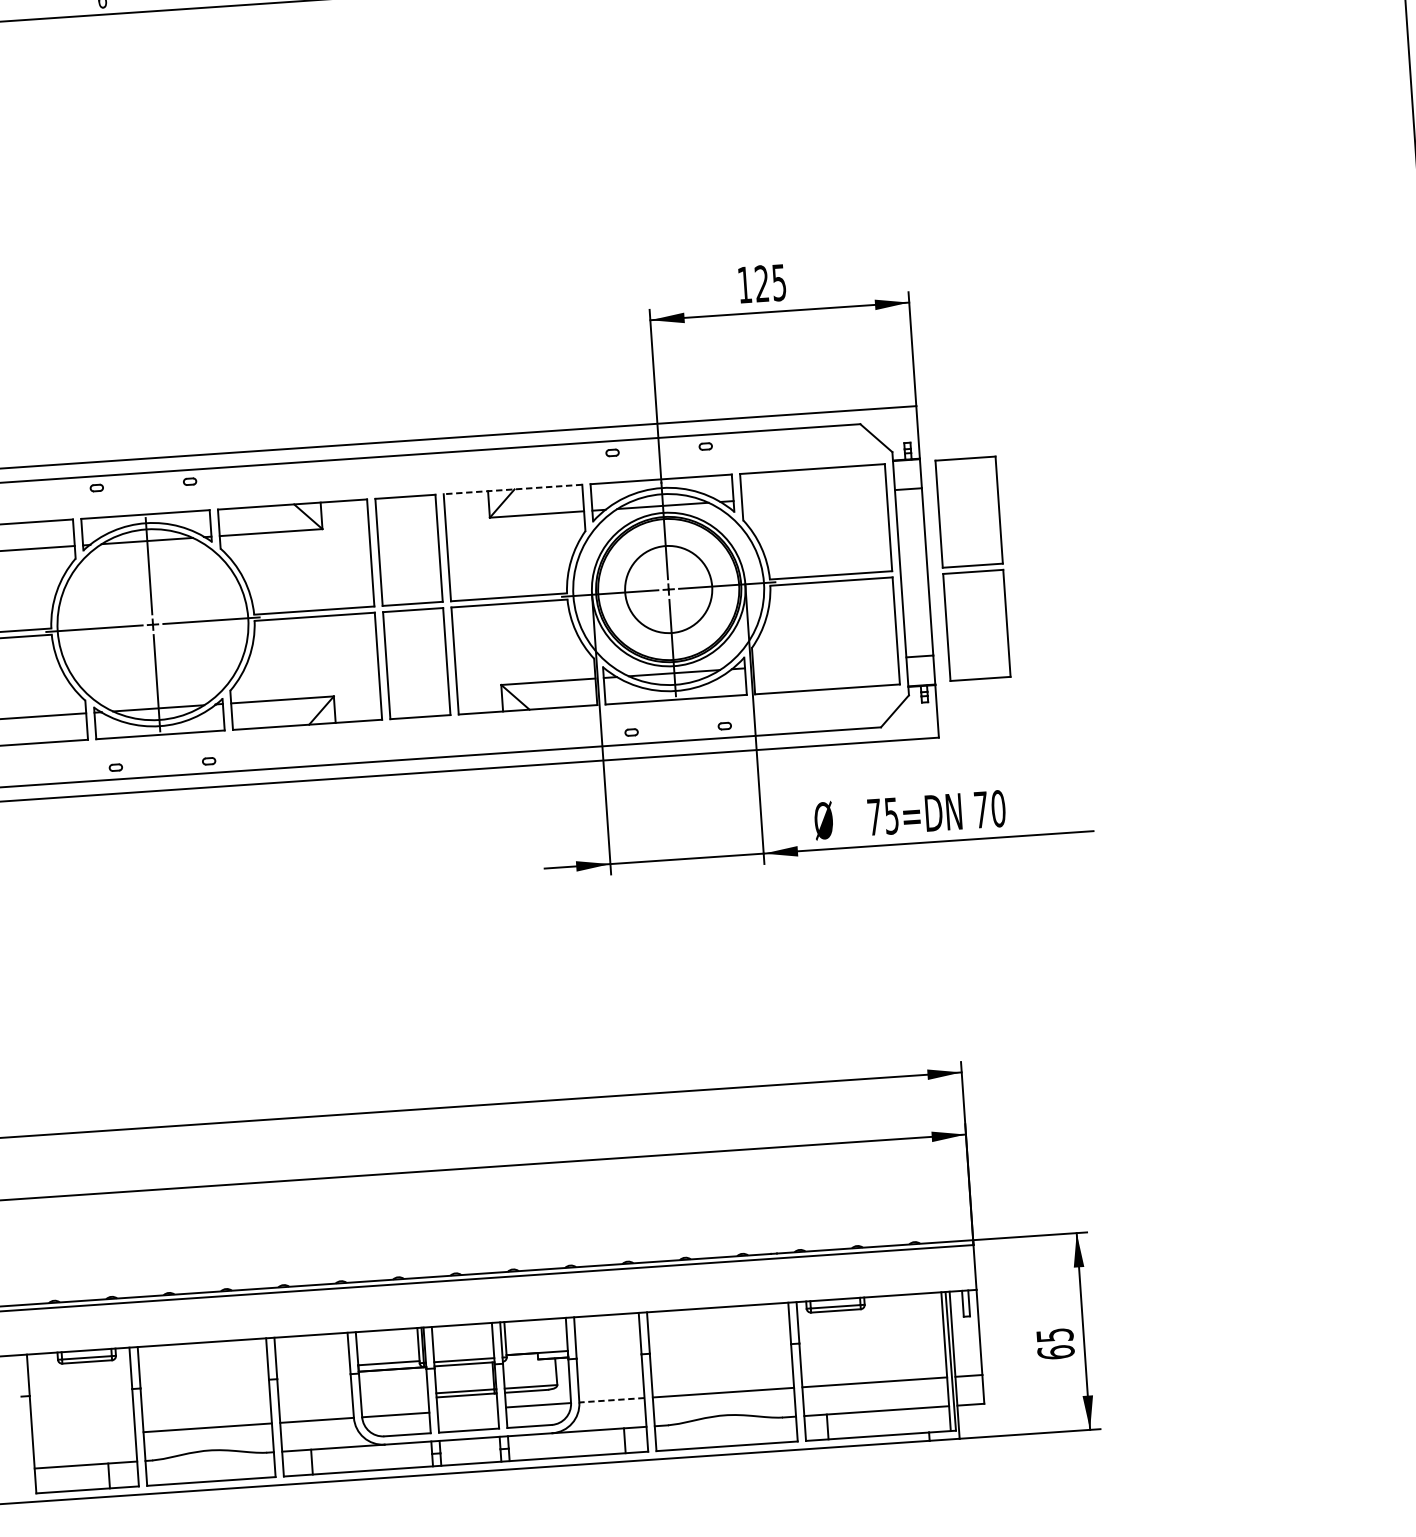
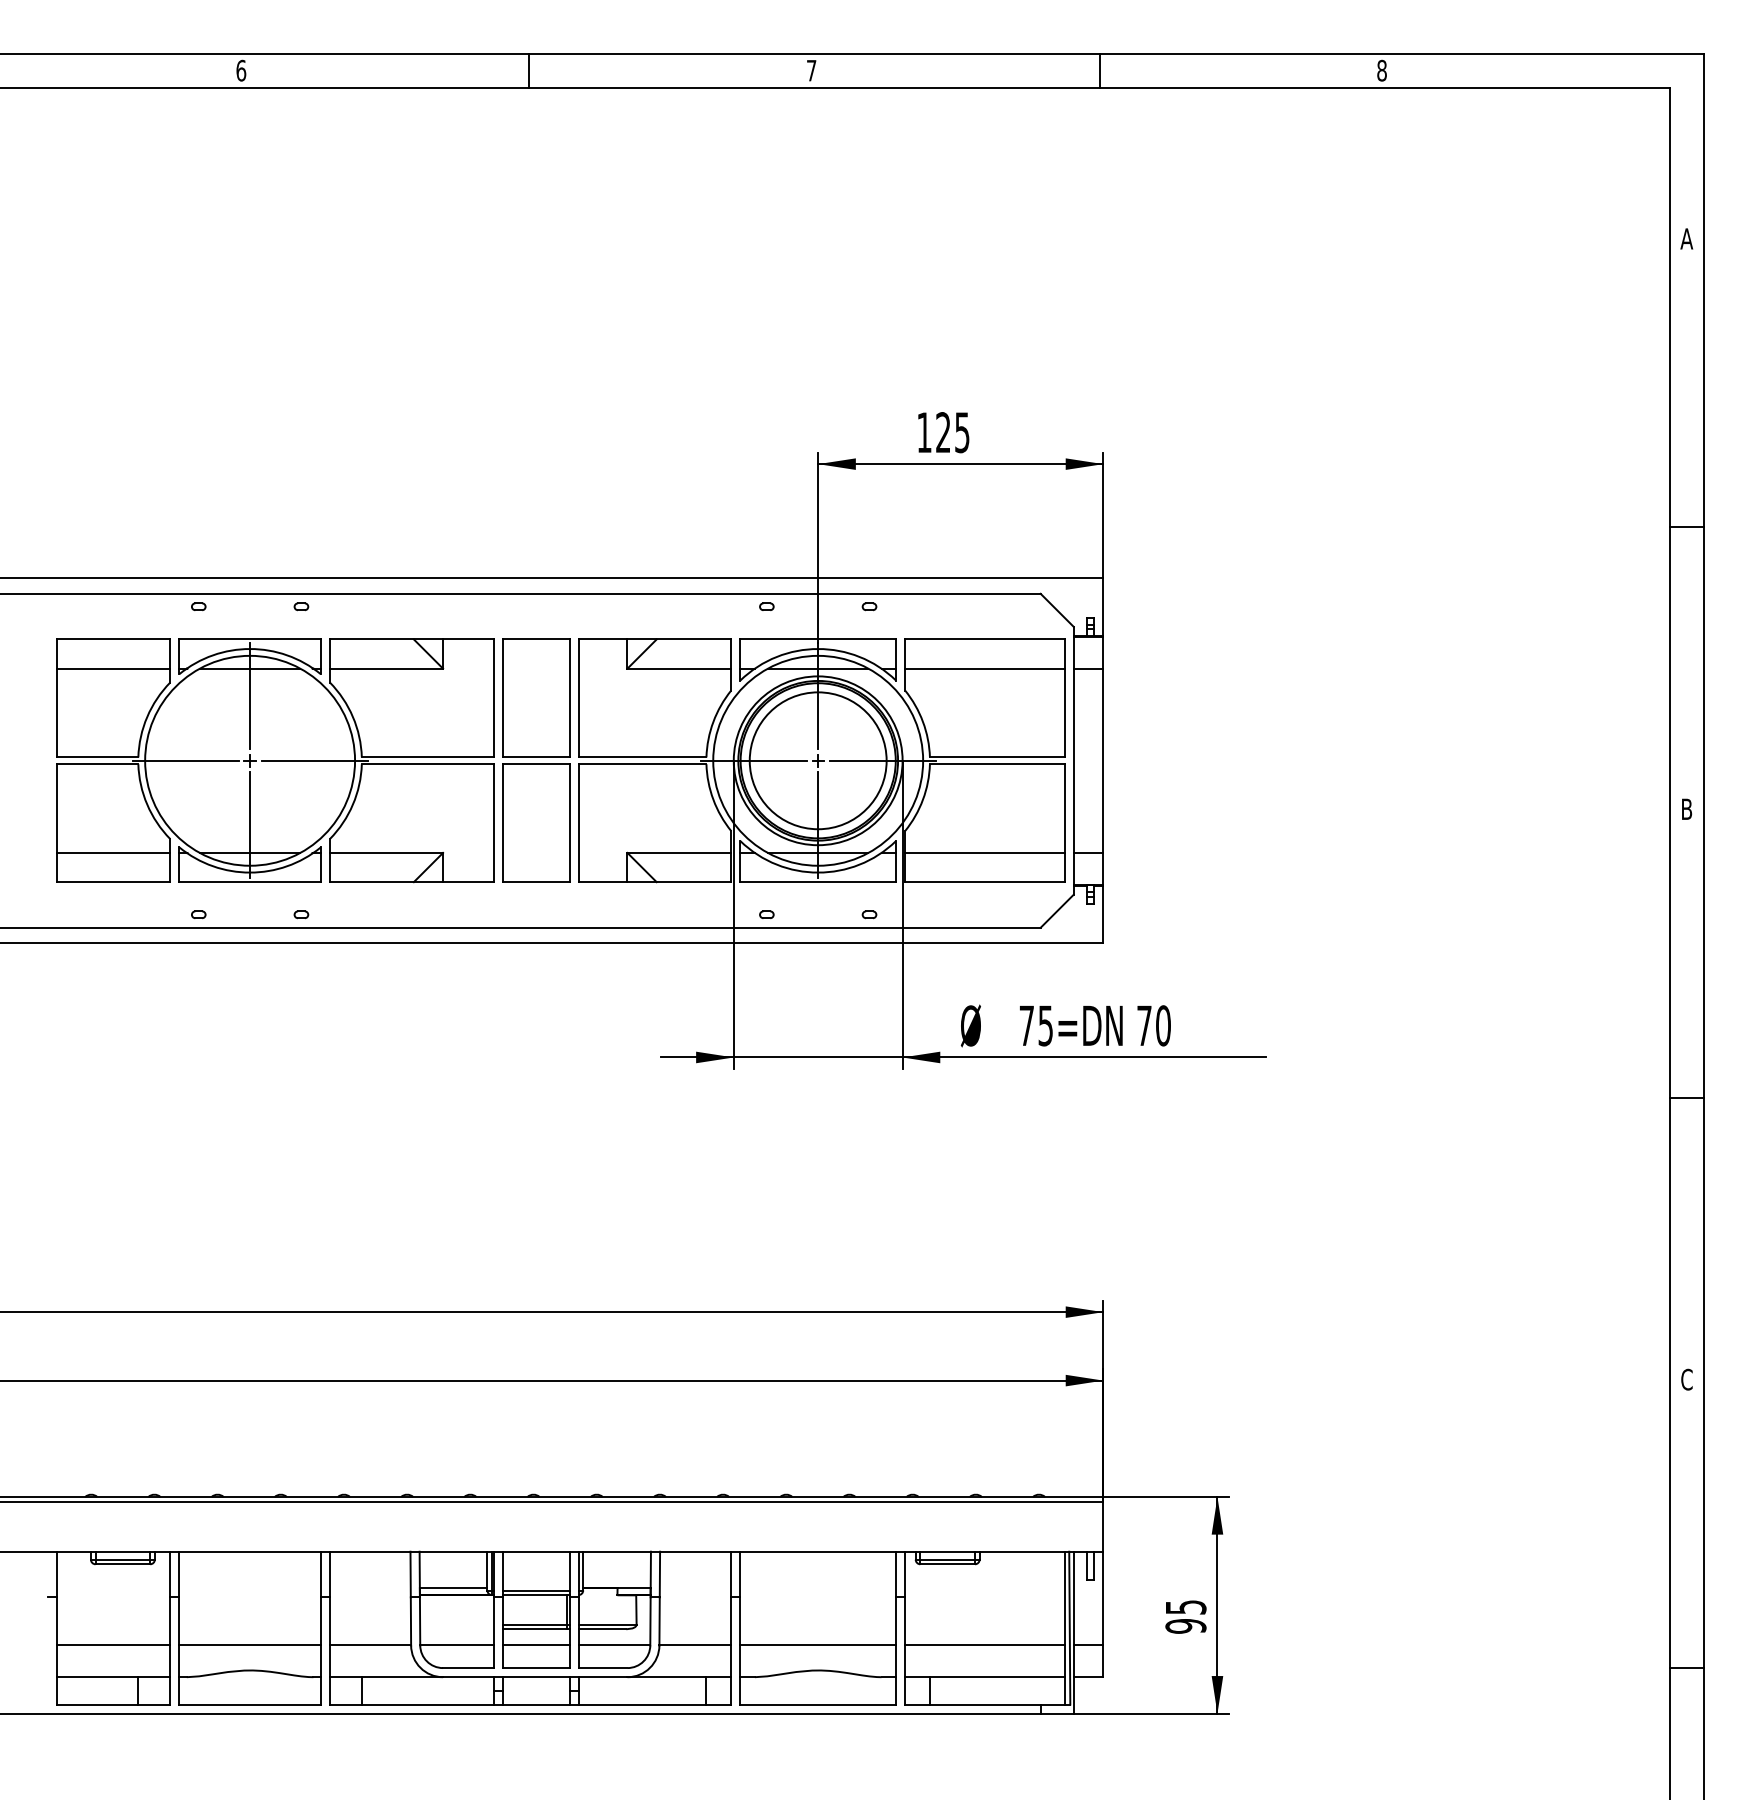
line: (512, 489) -> (654, 639), dashed -> solid
line: (813, 495) -> (984, 668), added
part: (973, 568) -> (1153, 760), removed
circle: (668, 589) -> (817, 760), size x1.43
line: (825, 662) -> (984, 852), added
text: (1055, 1351) -> (1185, 1625), 65 -> 95
line: (612, 1400) -> (695, 1645), dashed -> solid
line: (467, 1410) -> (536, 1645), added
line: (83, 1436) -> (113, 1645), added

